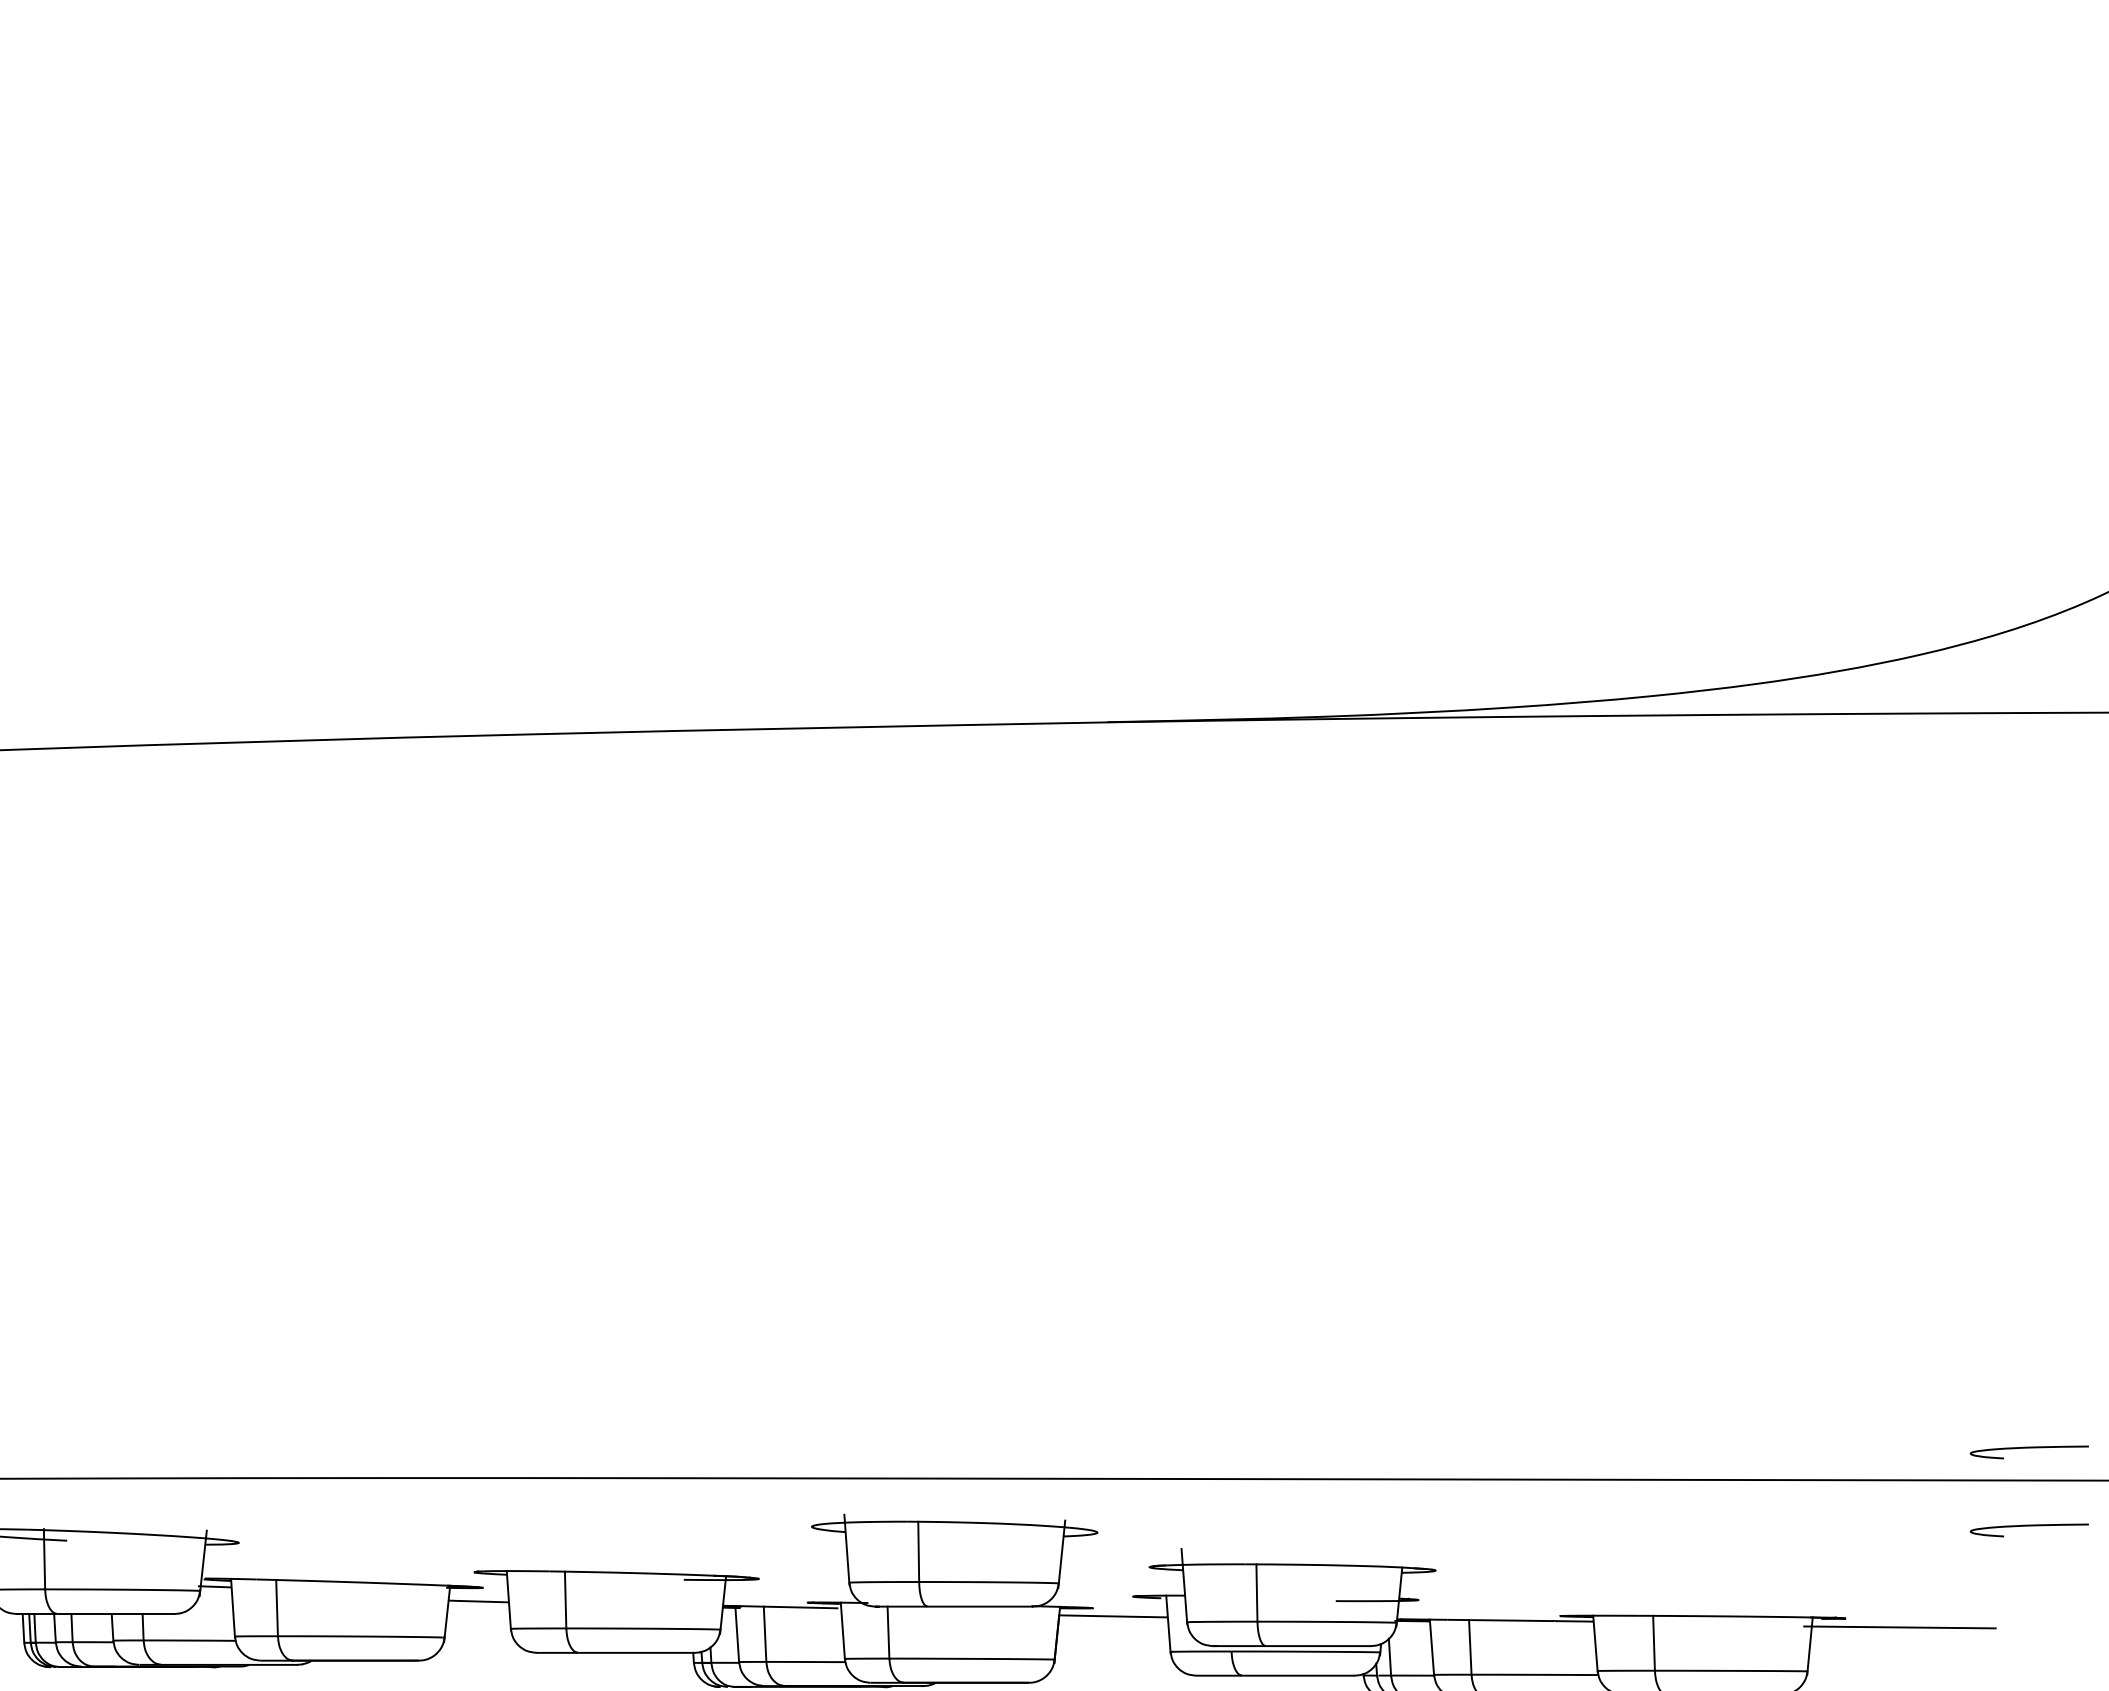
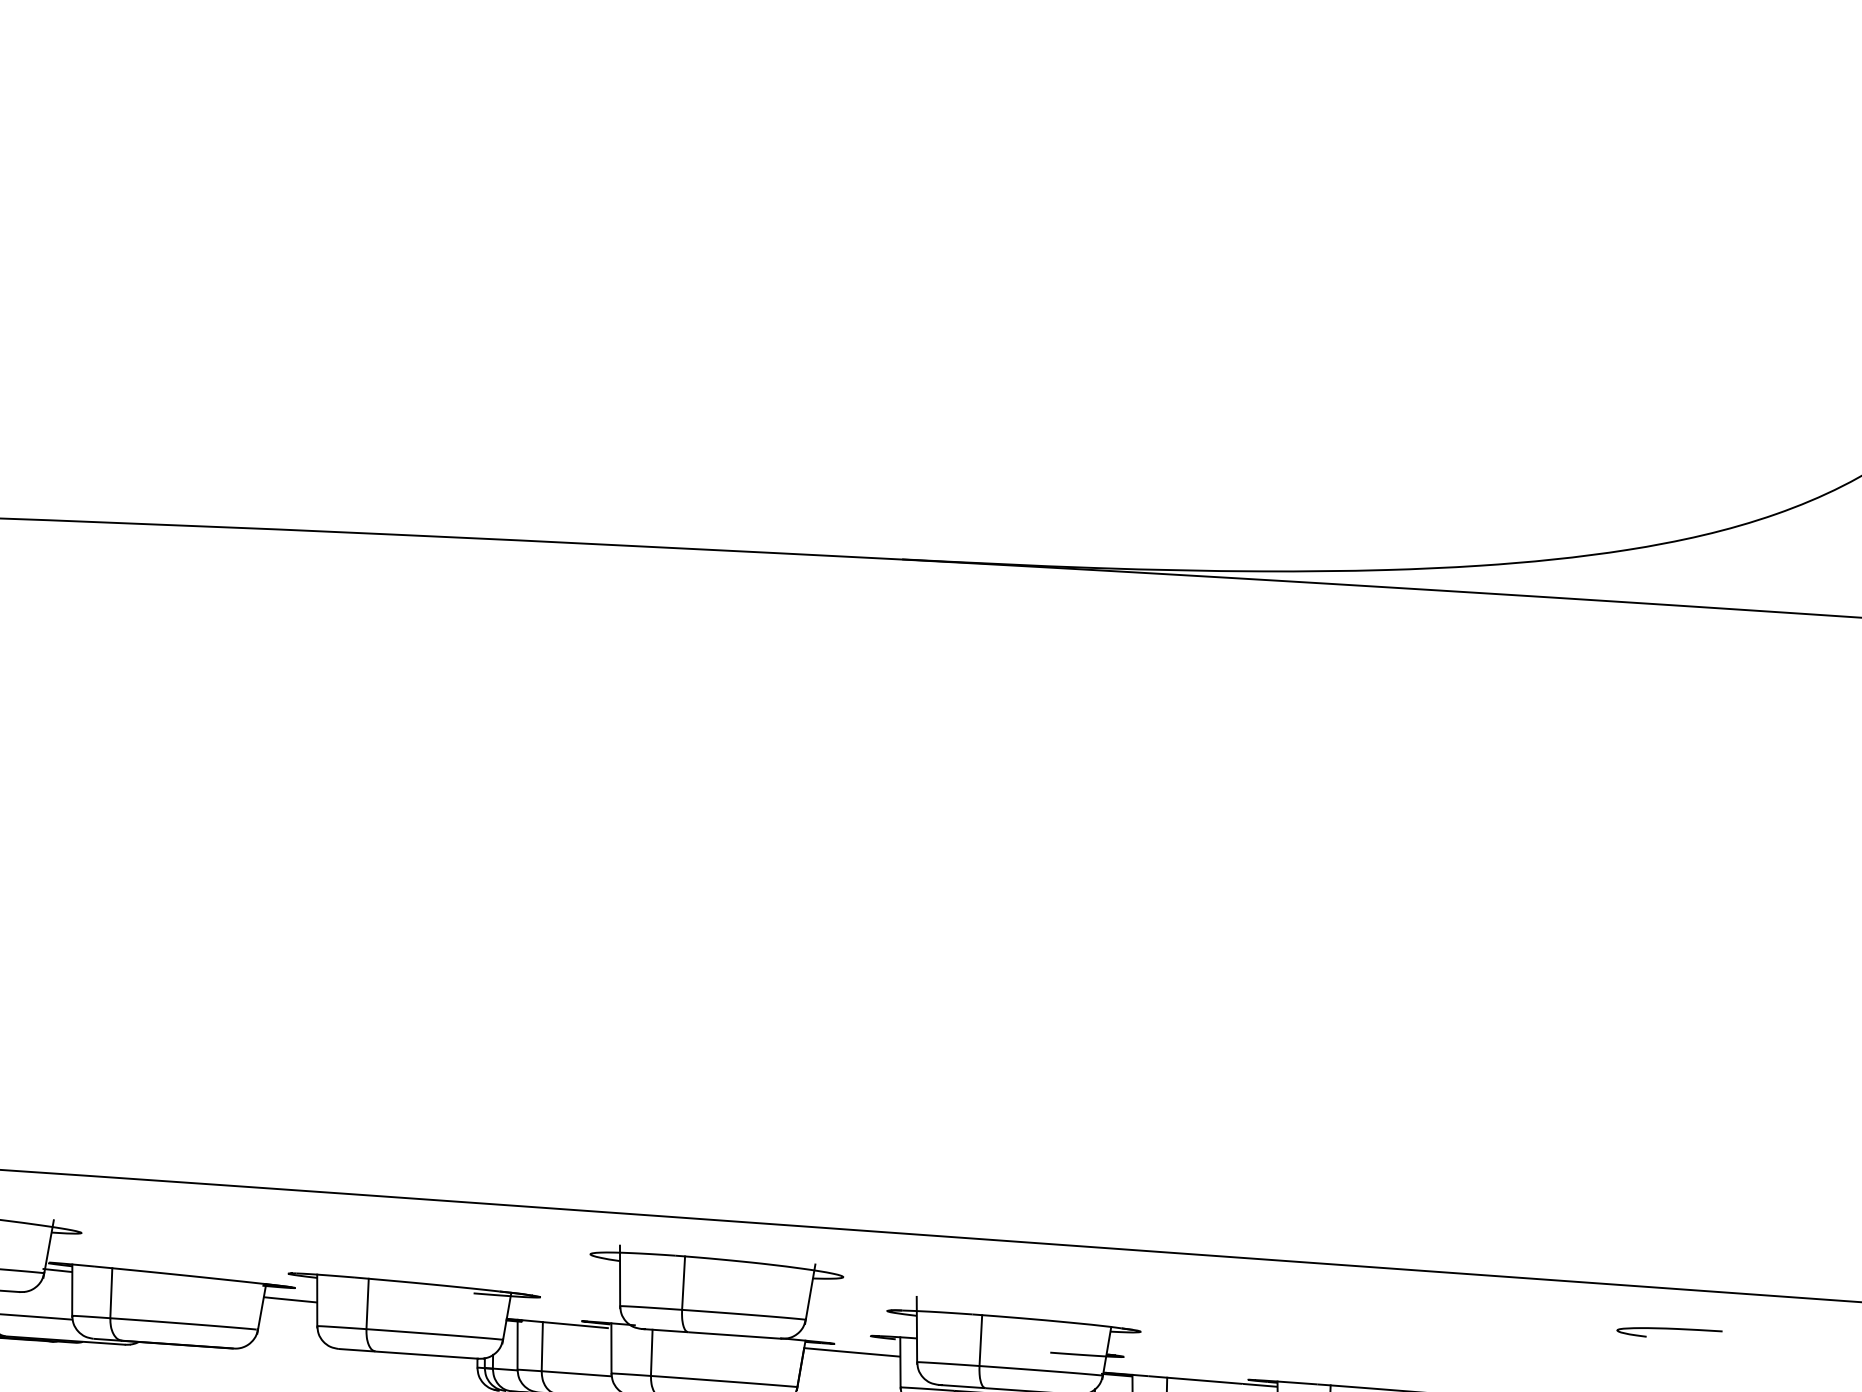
curve: (2028, 1448) -> (1673, 1260), removed

